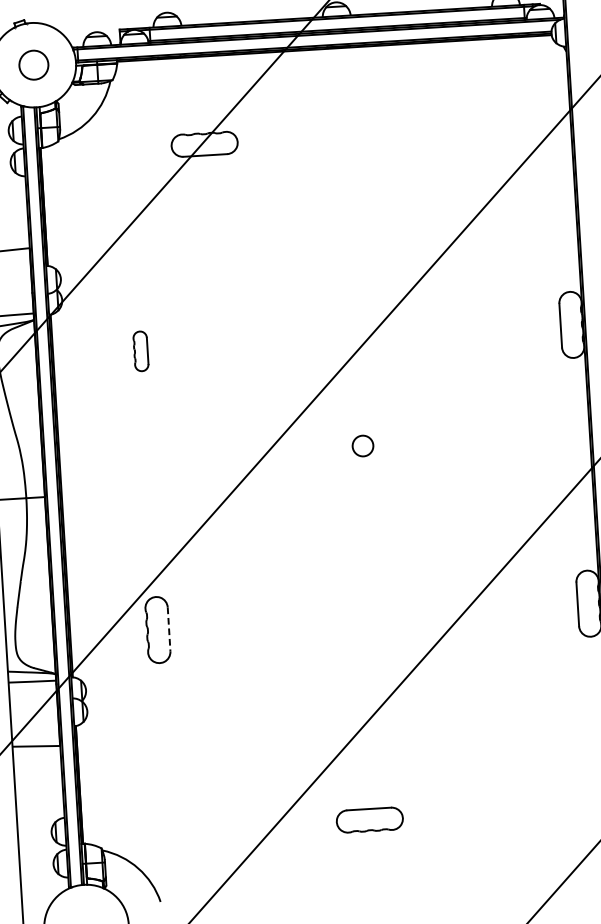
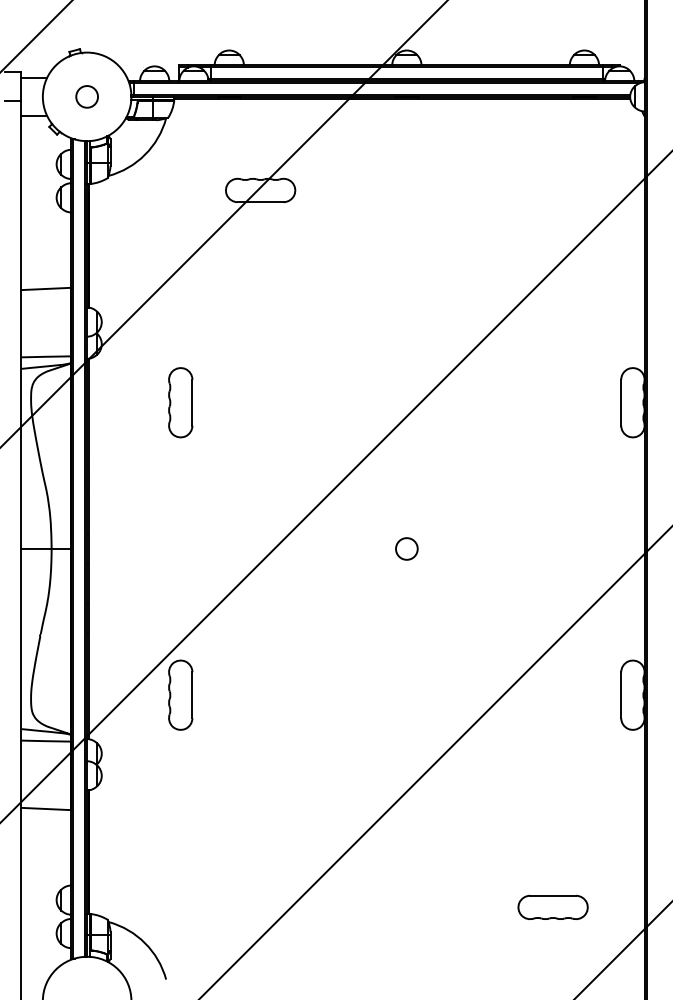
circle: (33, 64) -> (86, 96), size x0.71
part: (140, 351) -> (180, 402), size x1.67
circle: (362, 445) -> (406, 548), moved
line: (169, 629) -> (192, 695), dashed -> solid
part: (369, 819) -> (552, 906), moved

